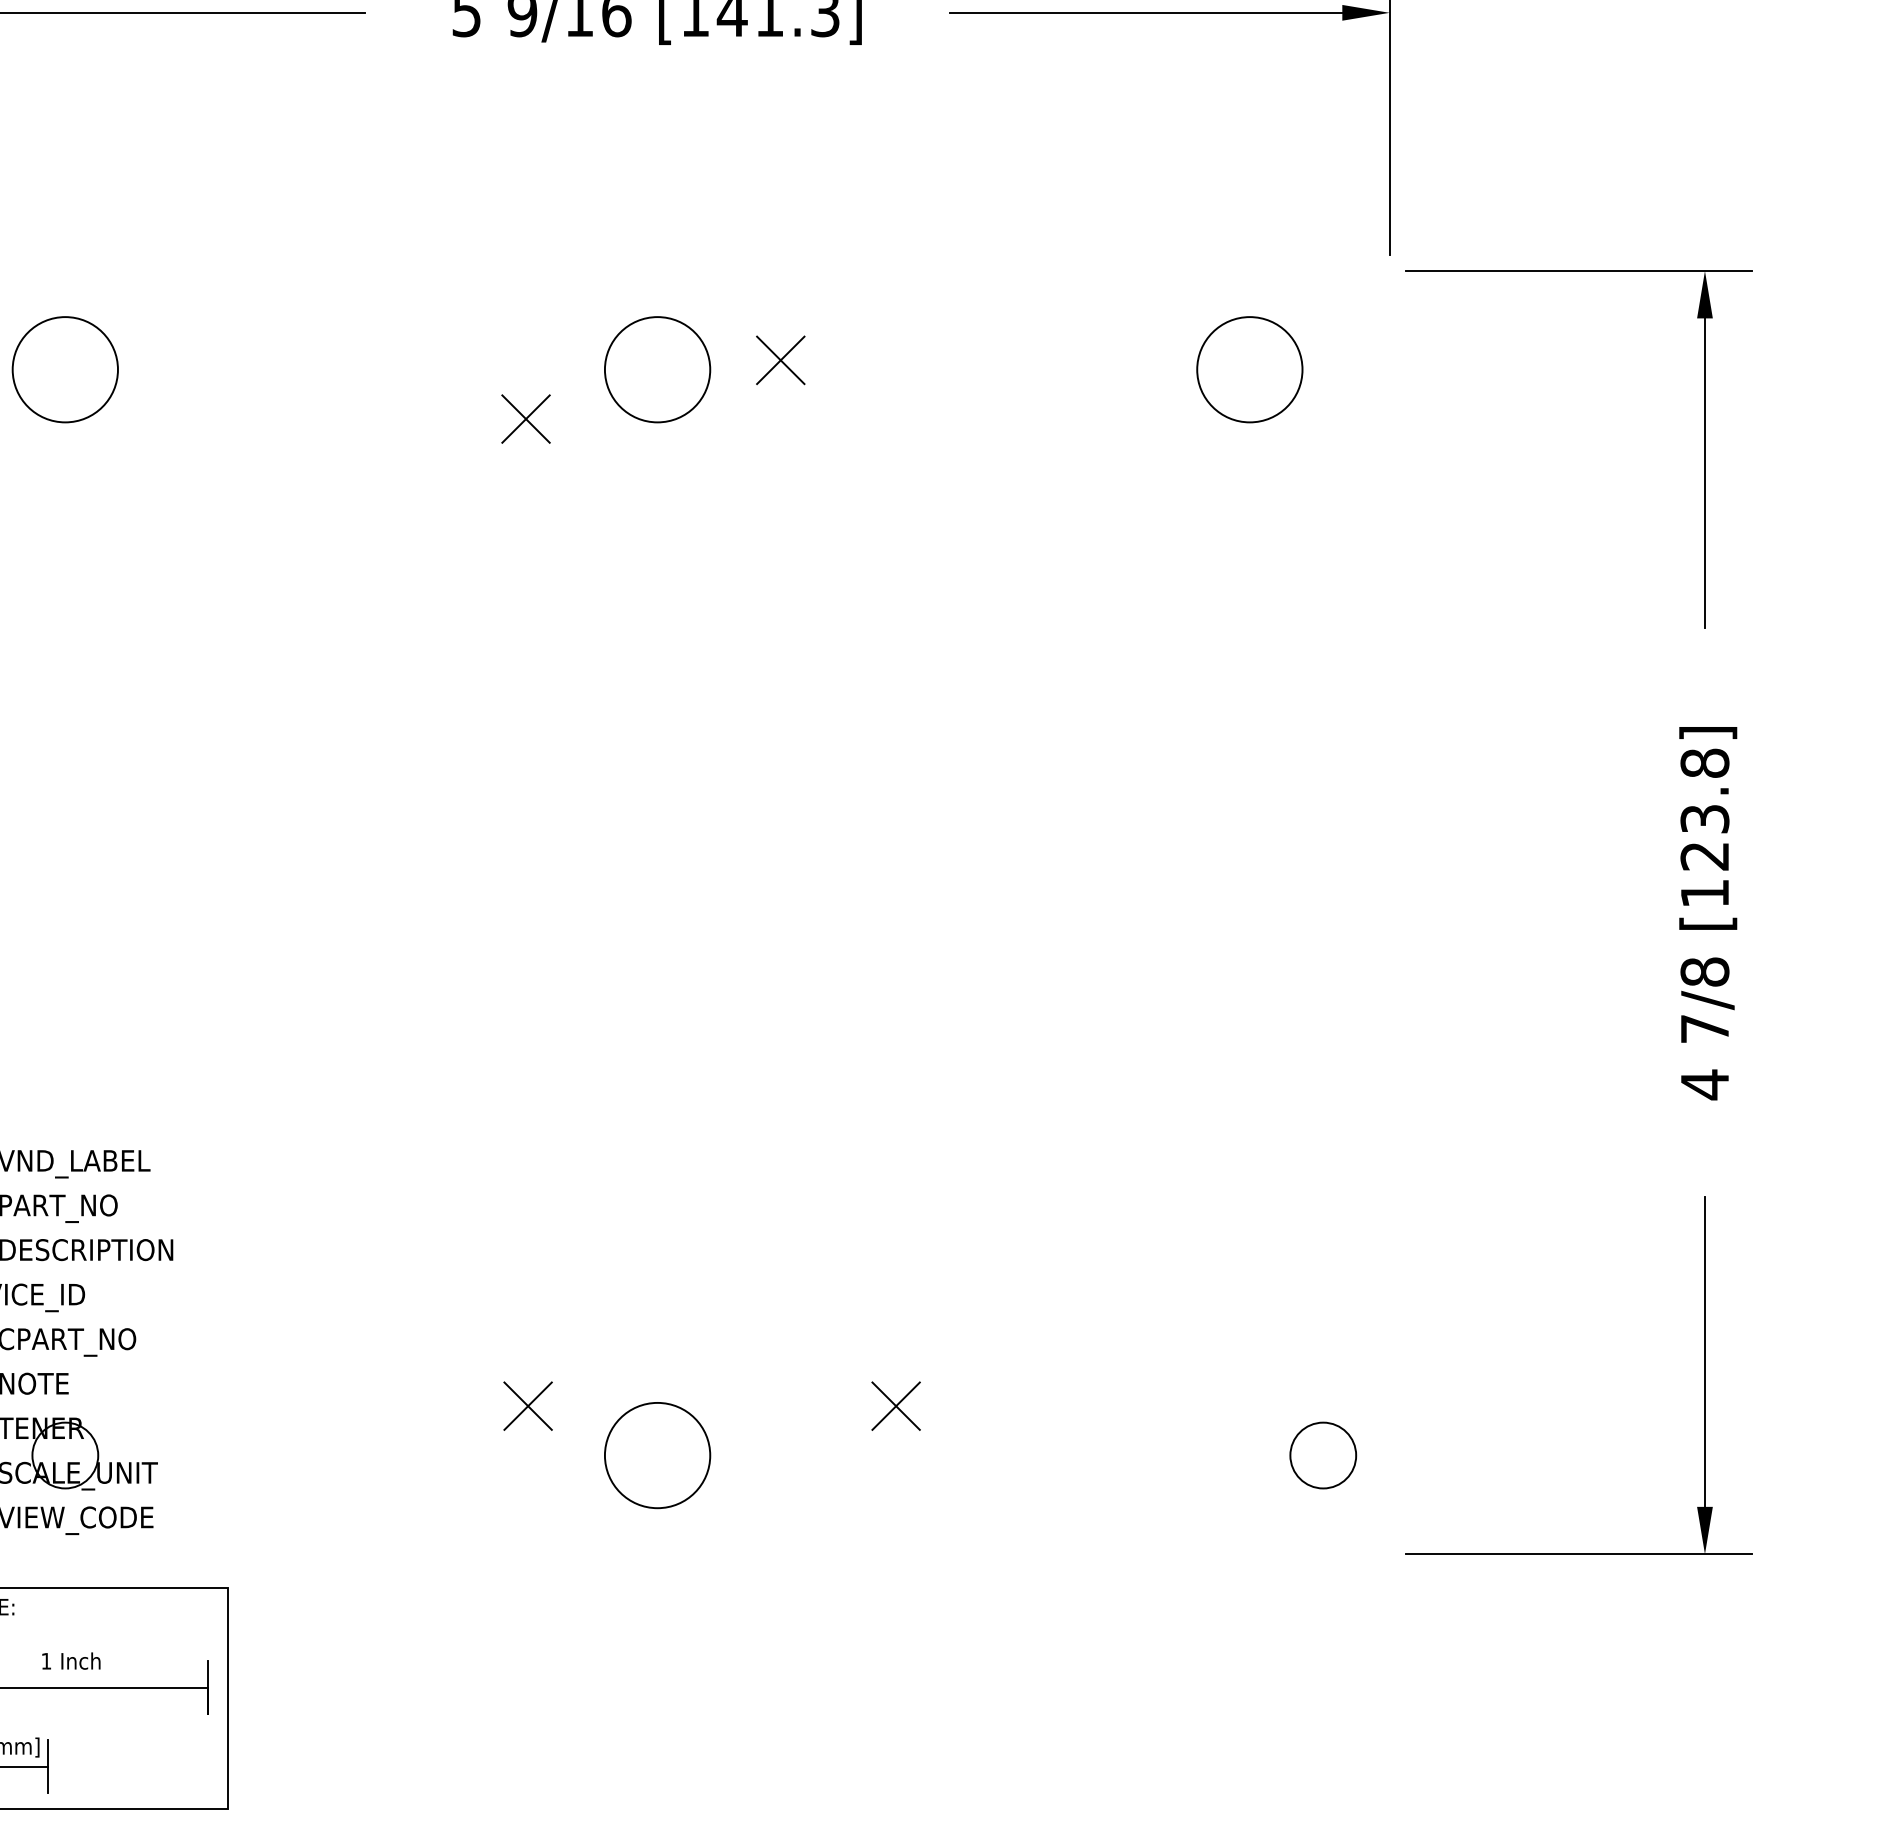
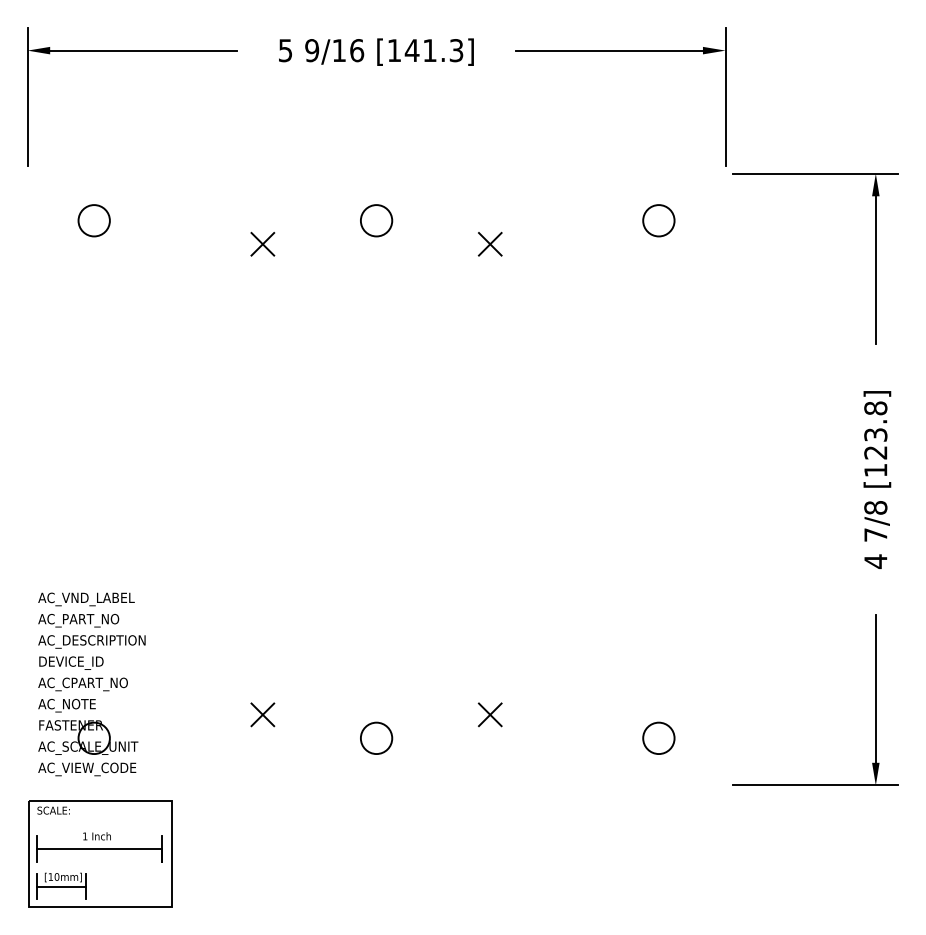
part: (779, 358) -> (489, 243), moved
circle: (63, 369) -> (93, 220), size x0.62
circle: (657, 369) -> (376, 220), size x0.62
circle: (1249, 369) -> (658, 220), size x0.62
part: (525, 417) -> (262, 243), moved
part: (527, 1405) -> (262, 714), moved
circle: (1322, 1453) -> (658, 737), moved
circle: (657, 1455) -> (376, 738), size x0.62

